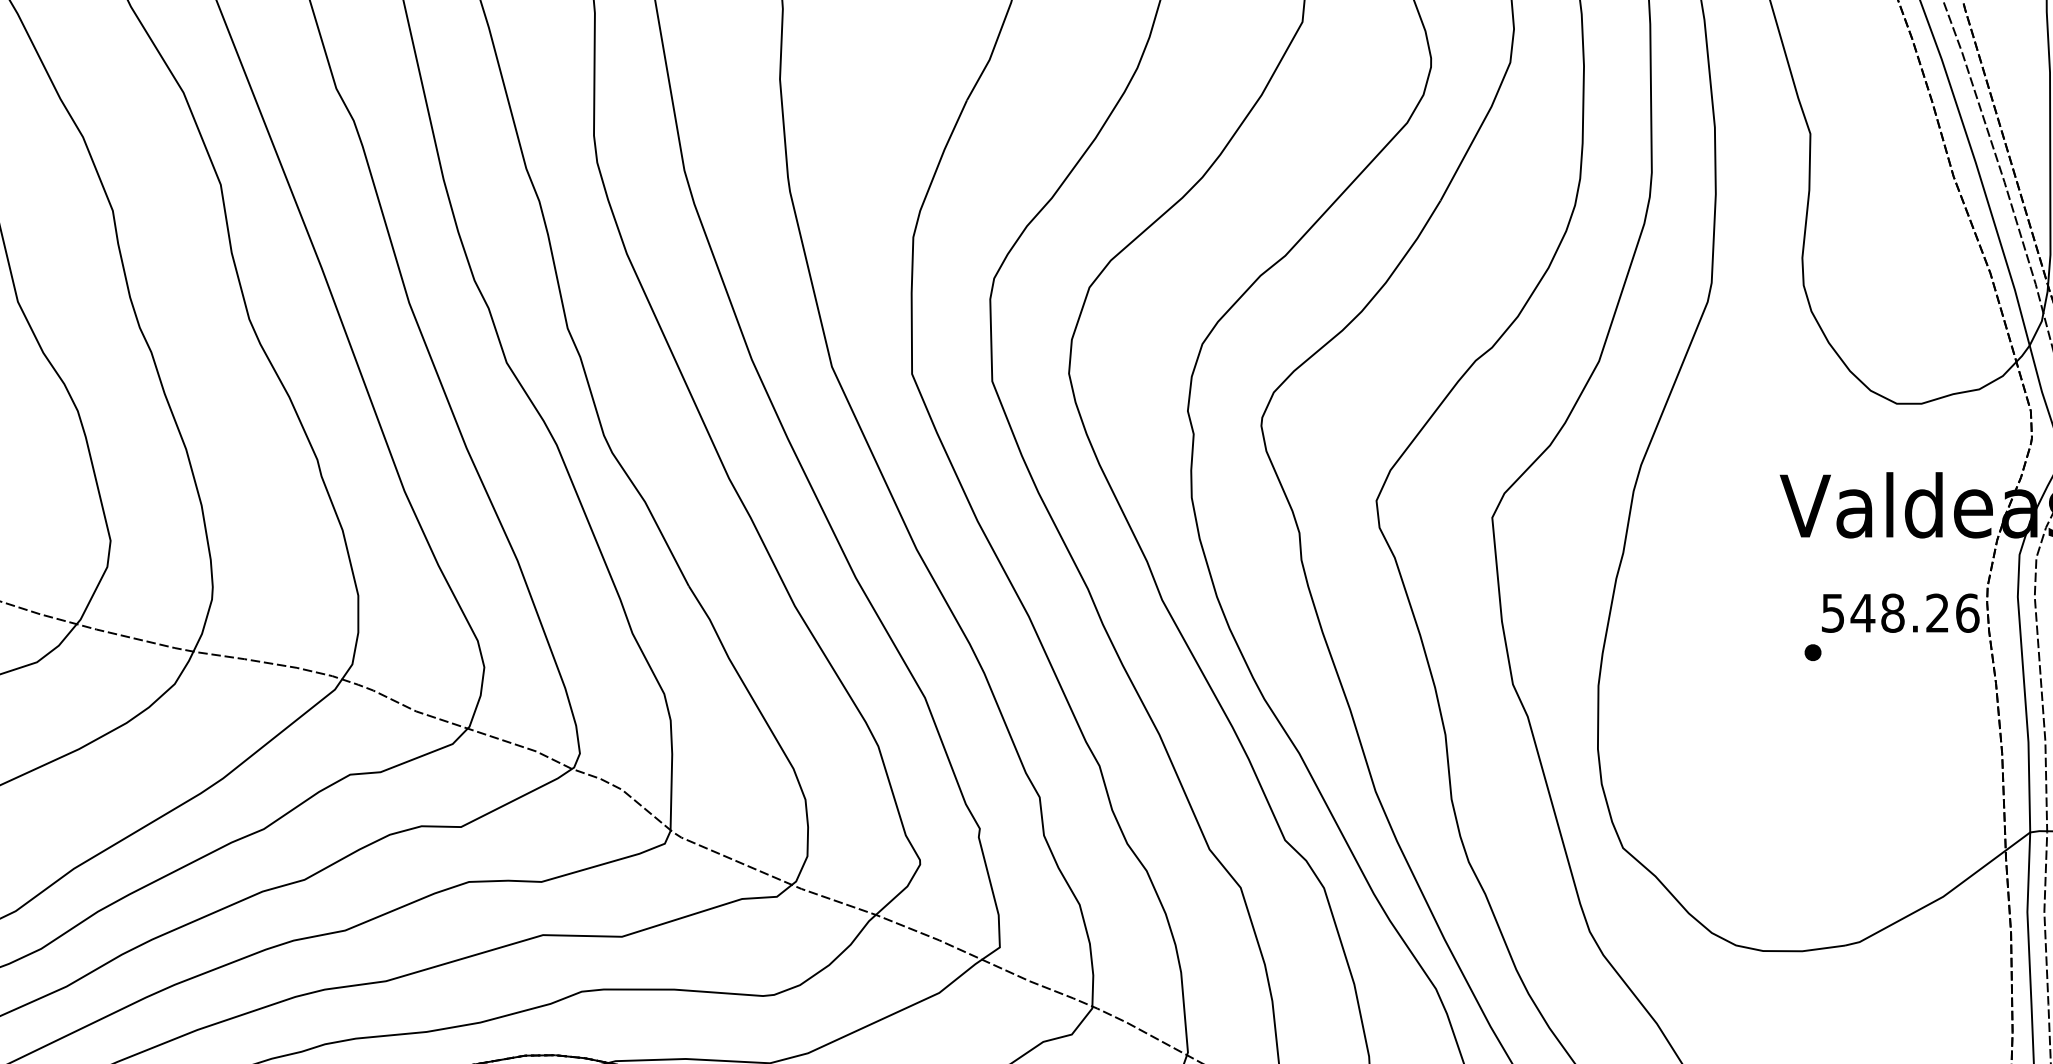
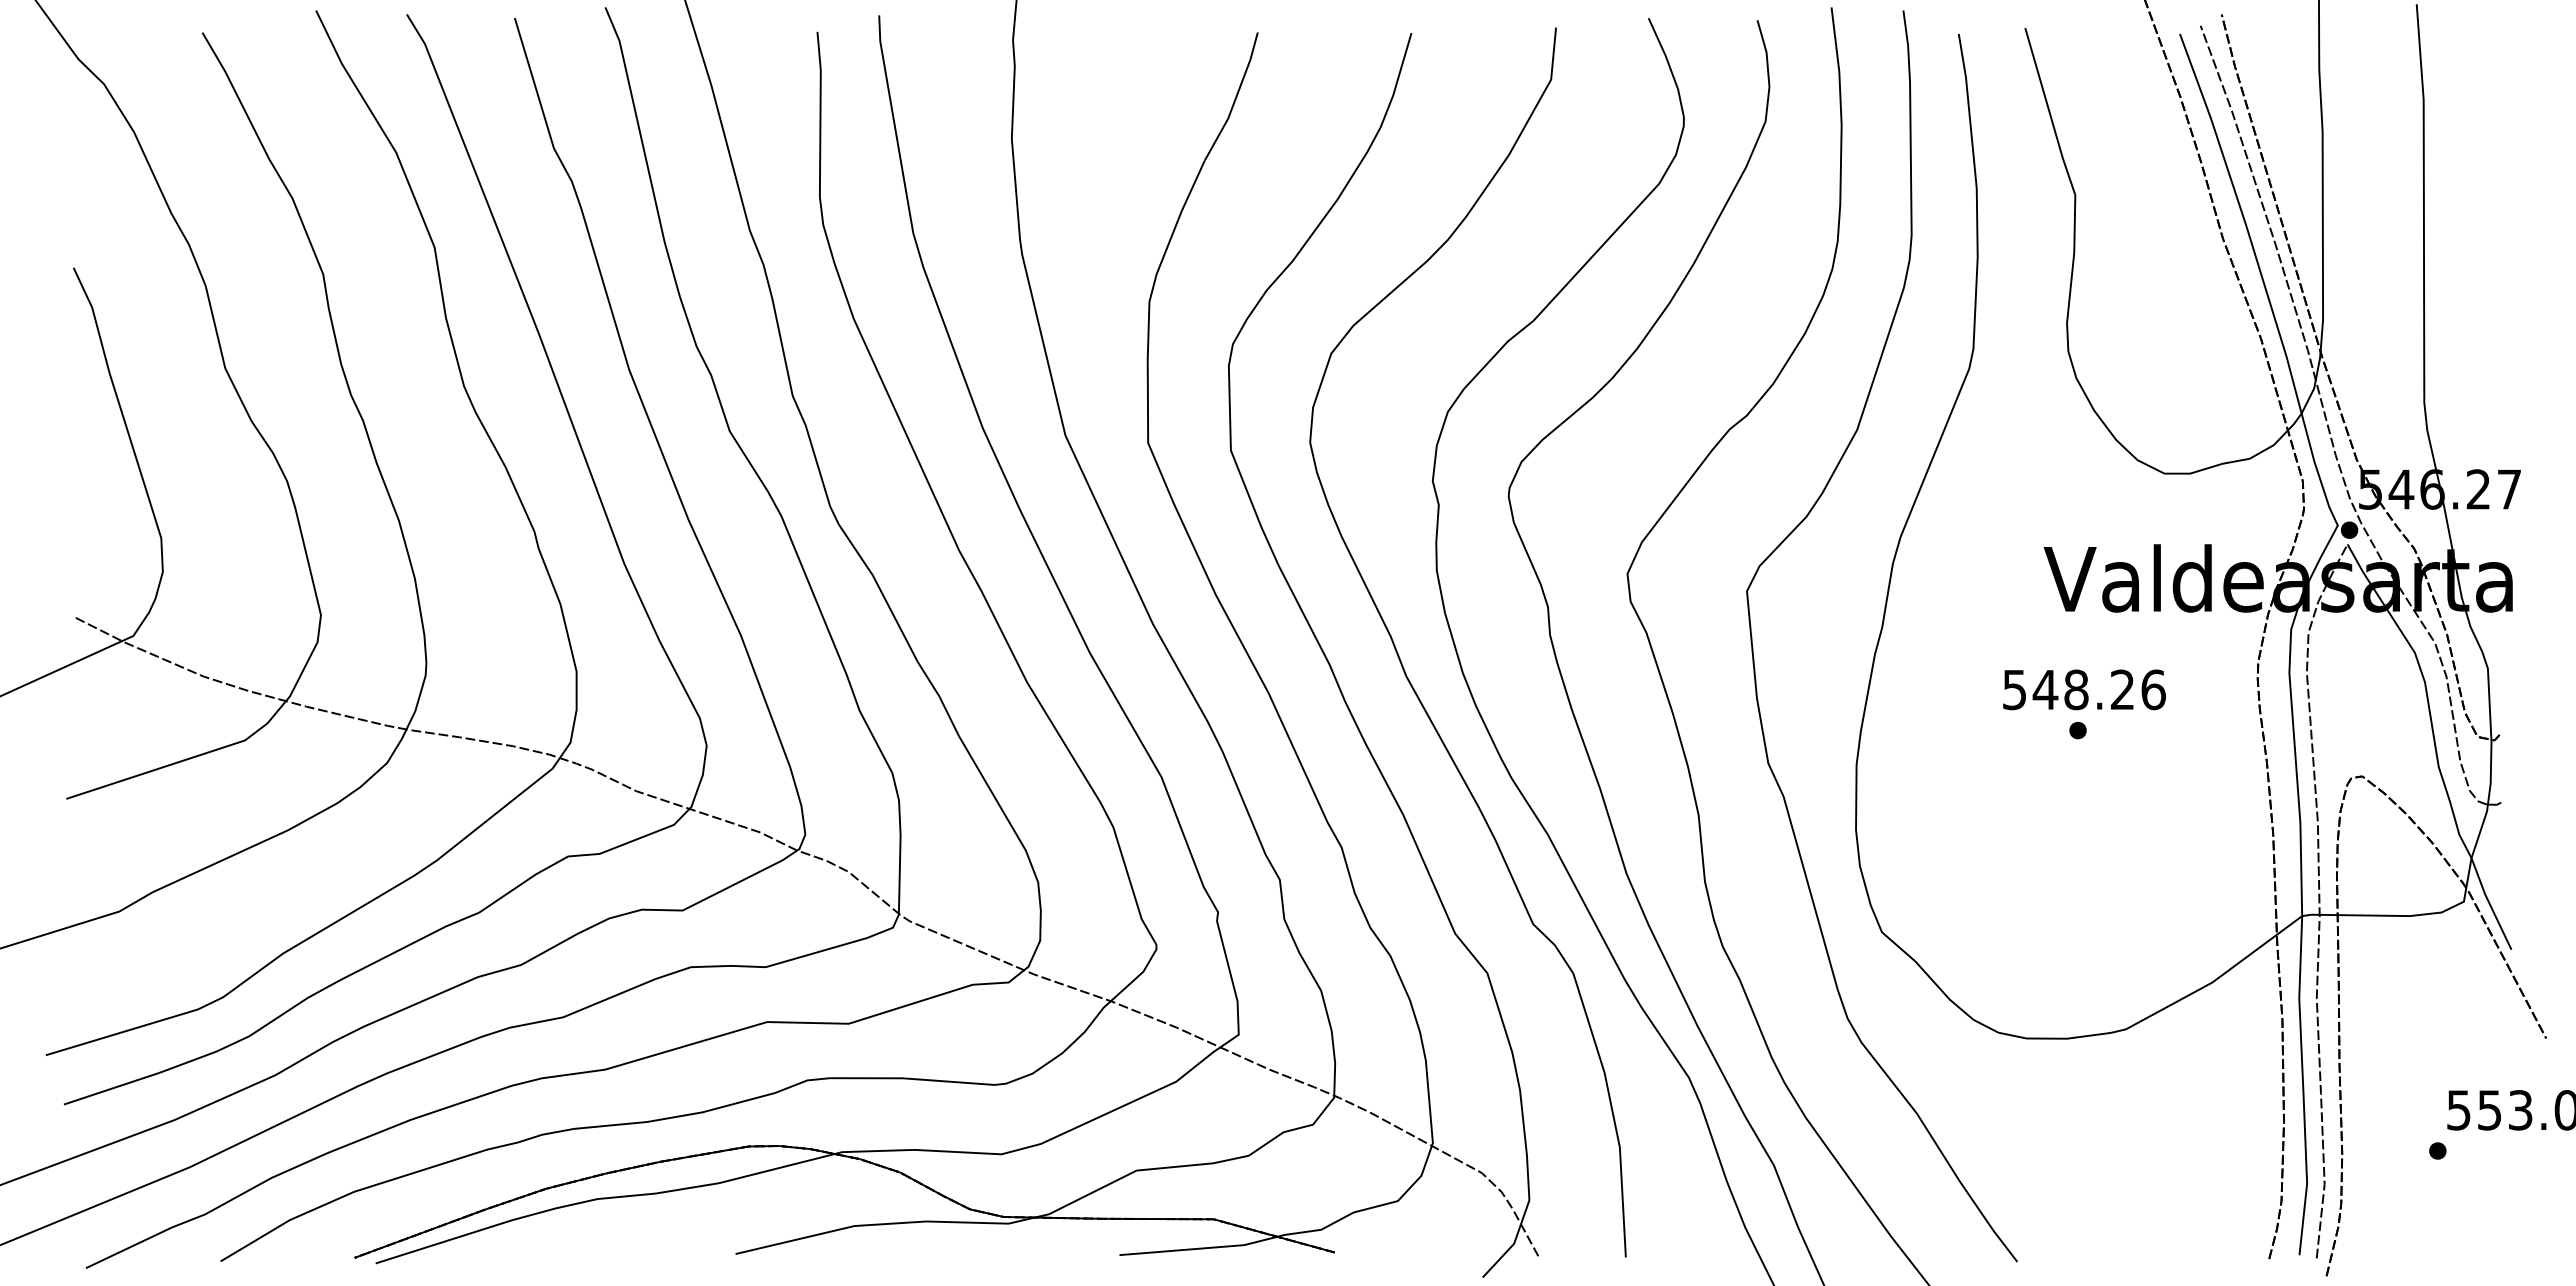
text: (1900, 612) -> (2084, 689), moved

